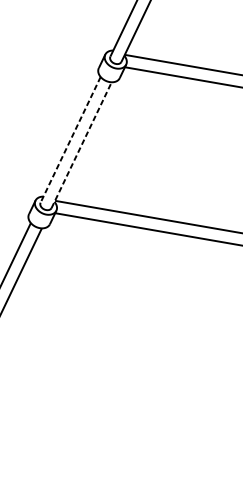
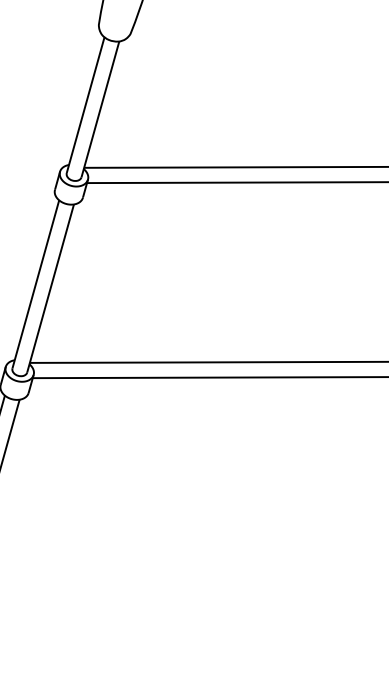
line: (70, 139) -> (35, 284), dashed -> solid
line: (81, 145) -> (50, 288), dashed -> solid

